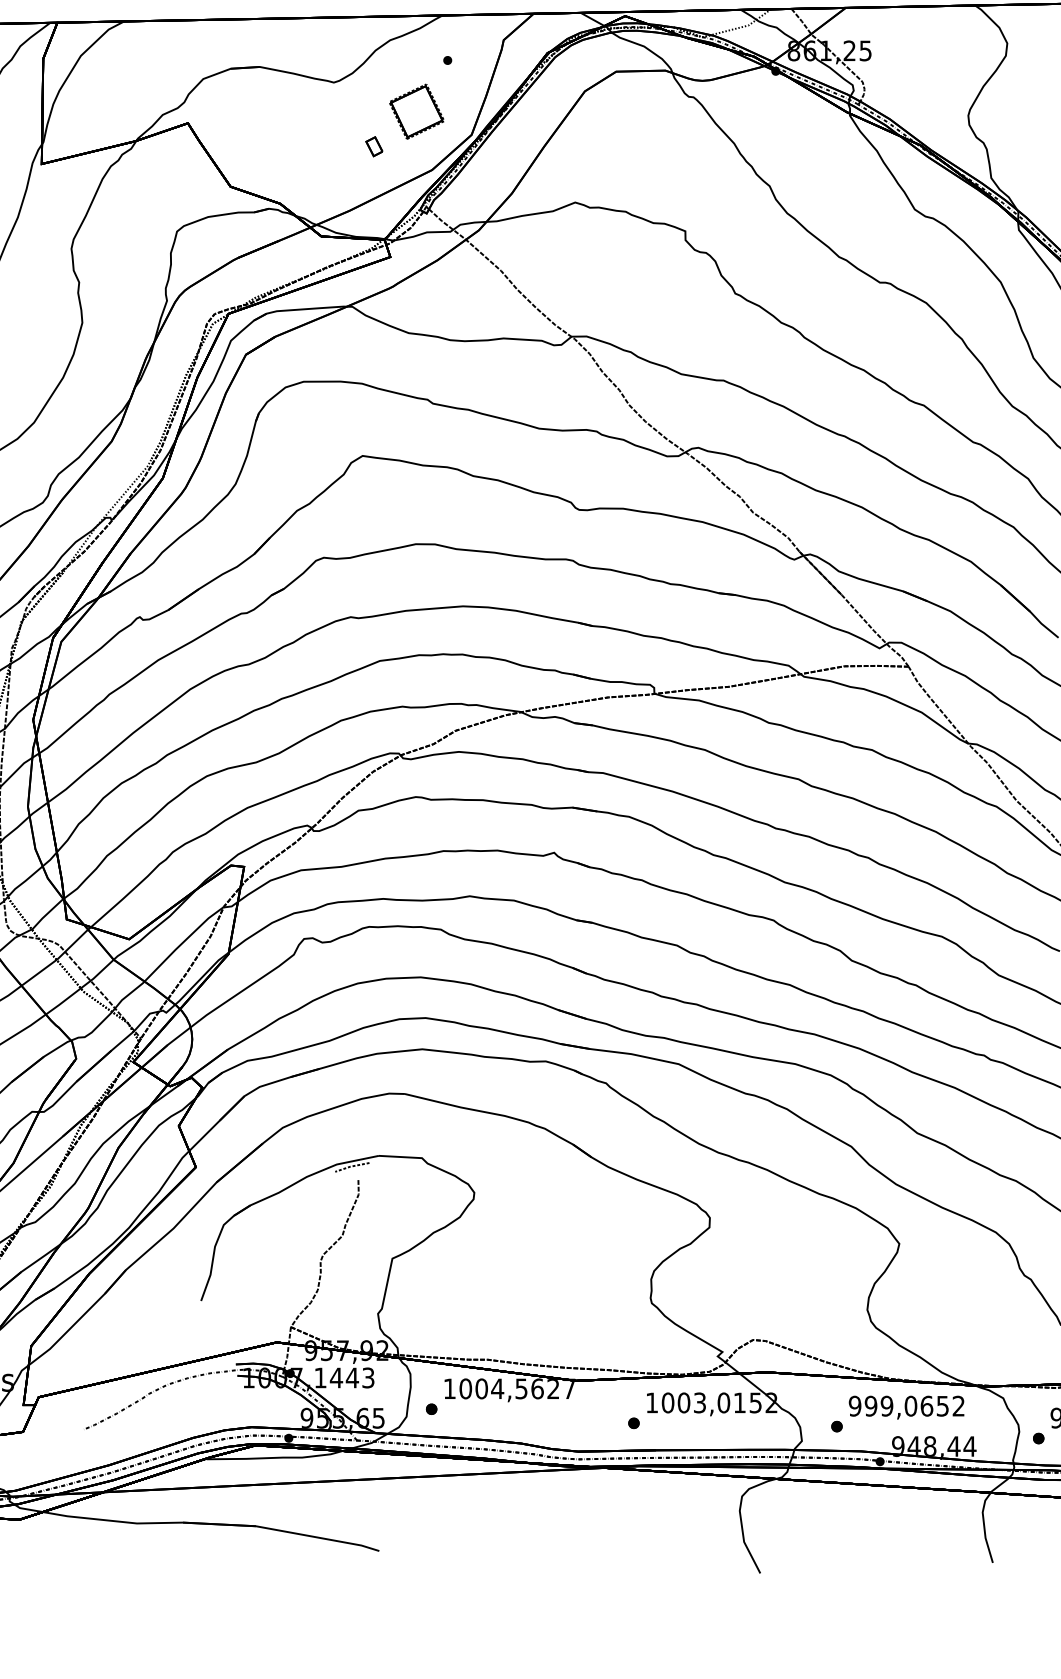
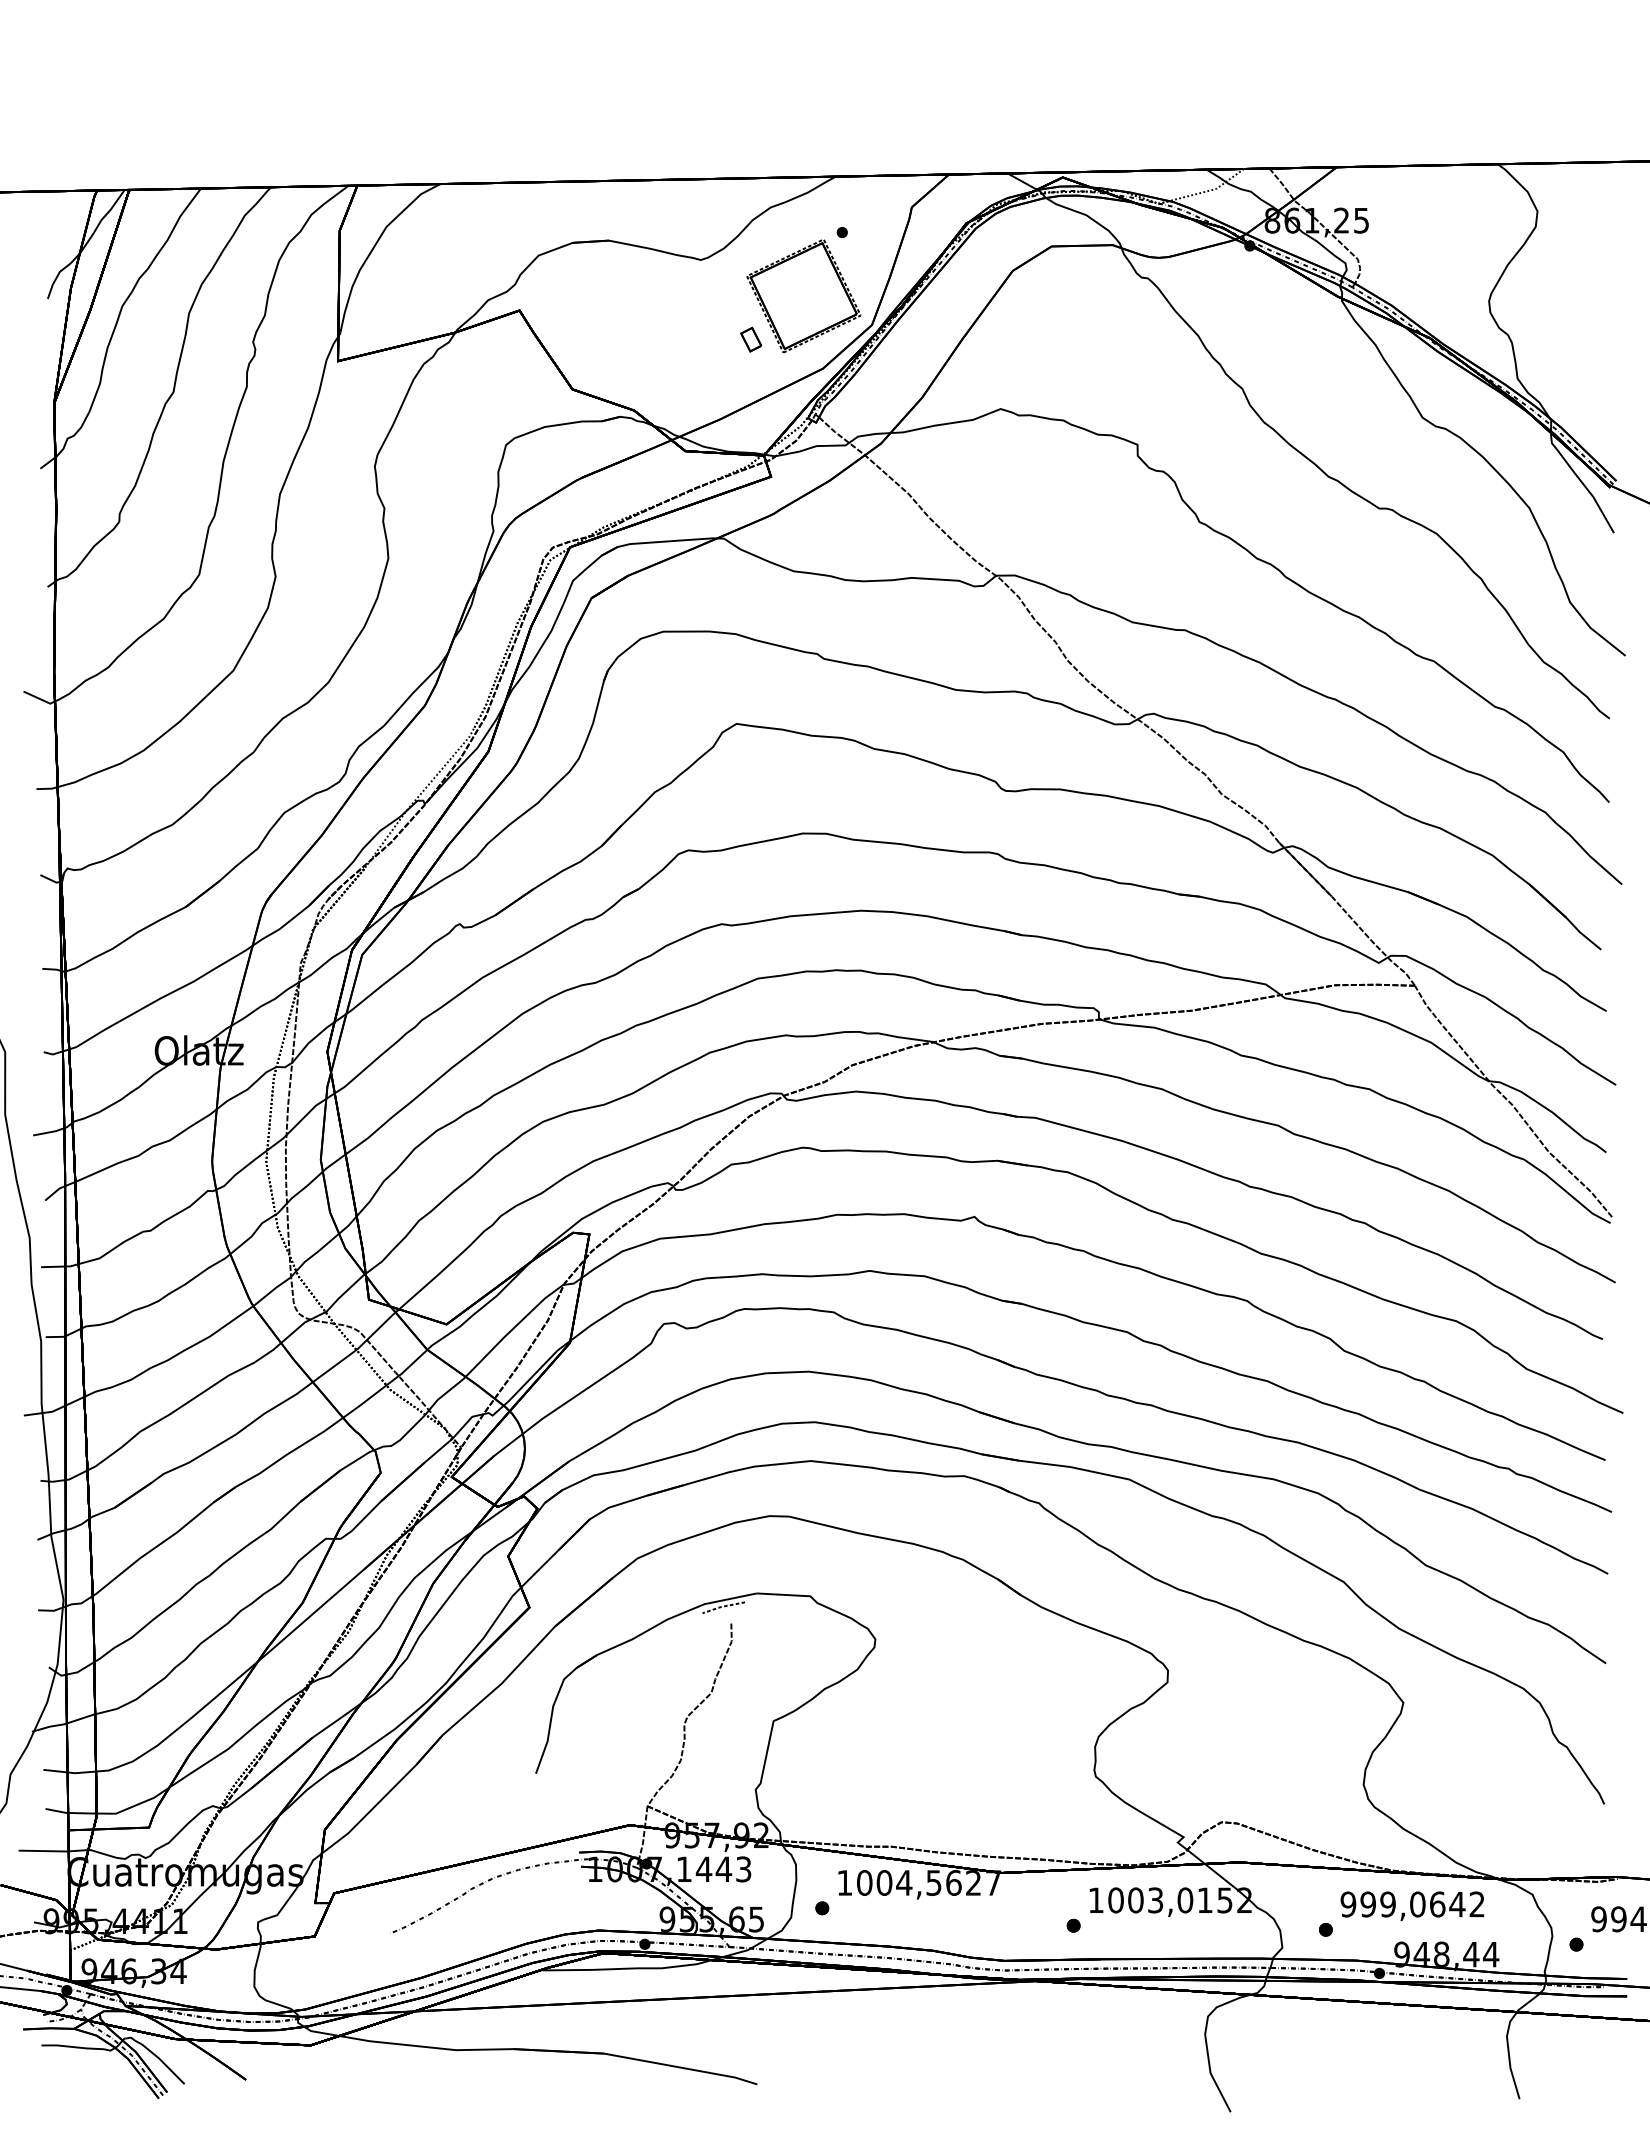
part: (416, 111) -> (803, 296), size x1.67
text: (942, 1406) -> (1457, 1904), 999,0652 -> 999,0642

